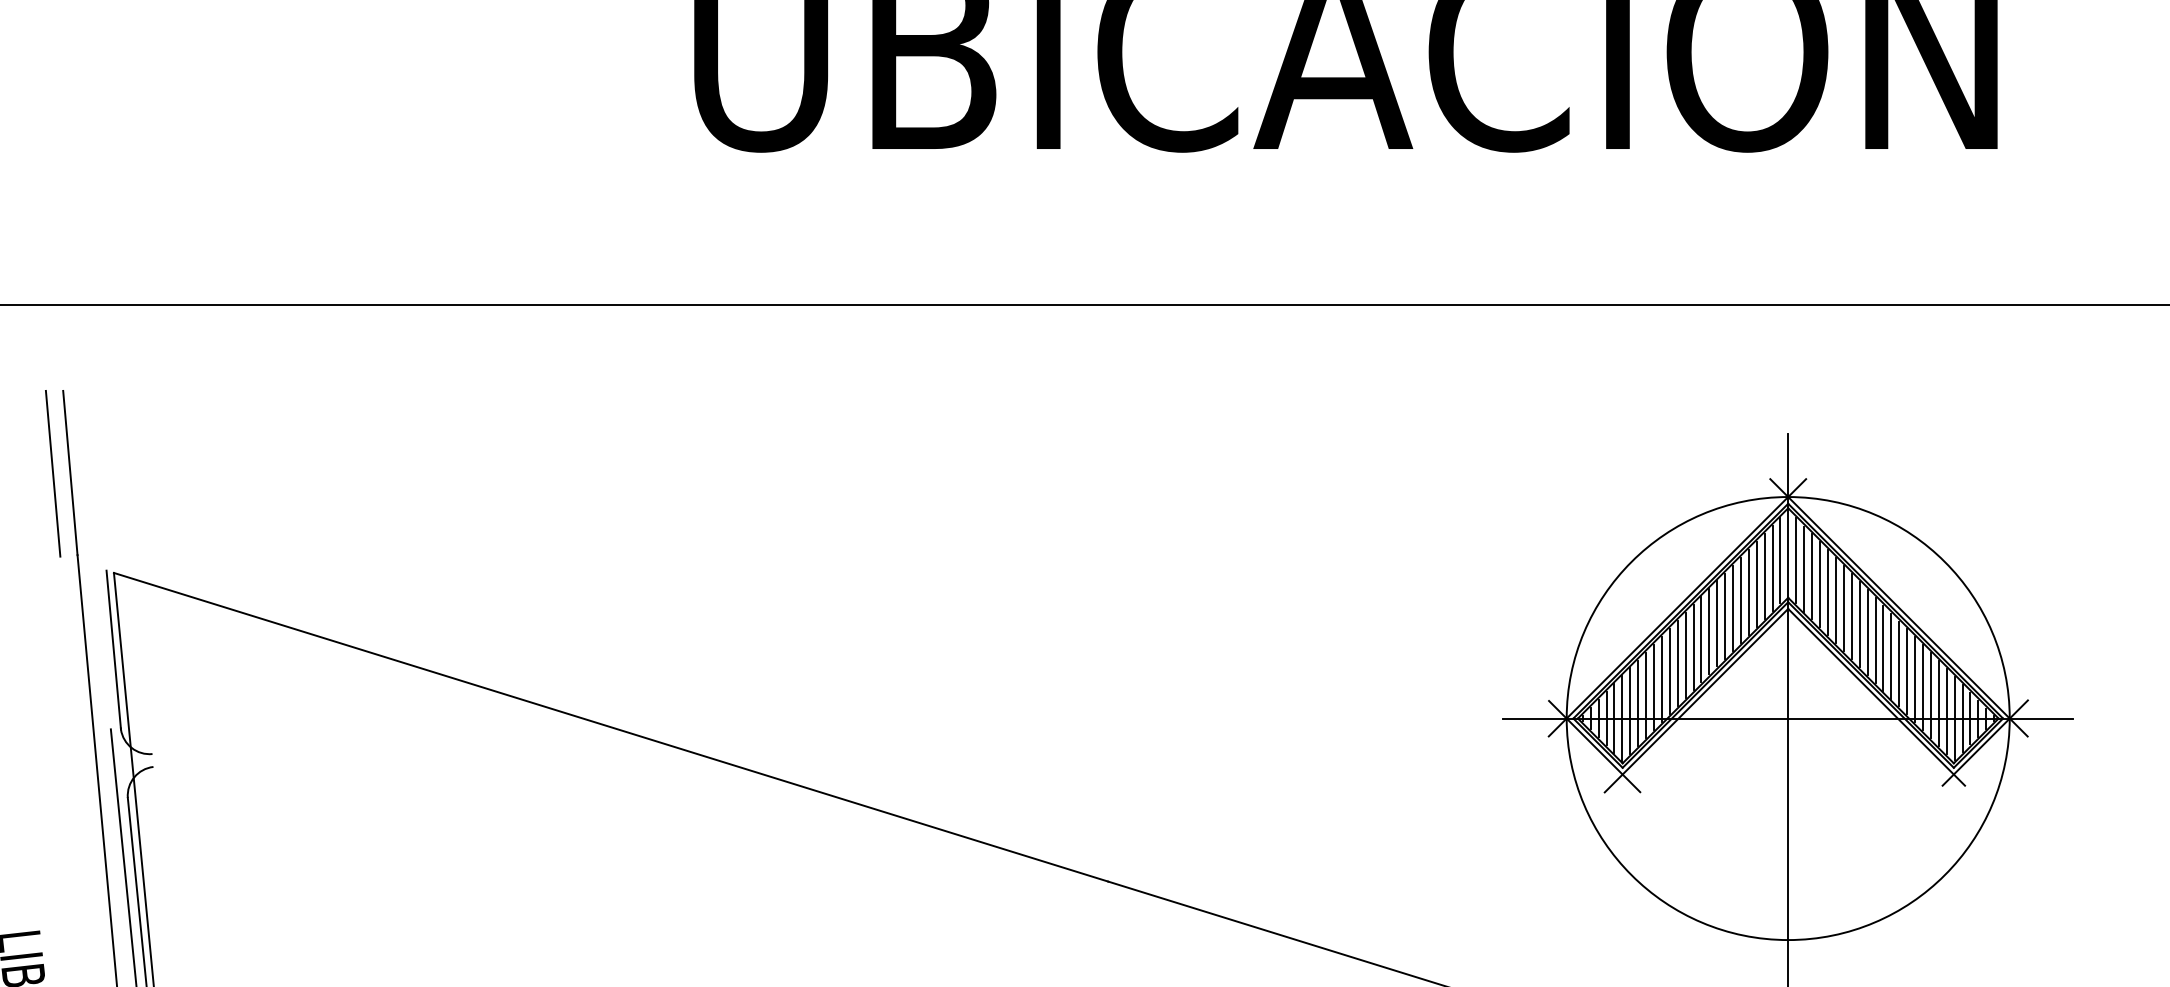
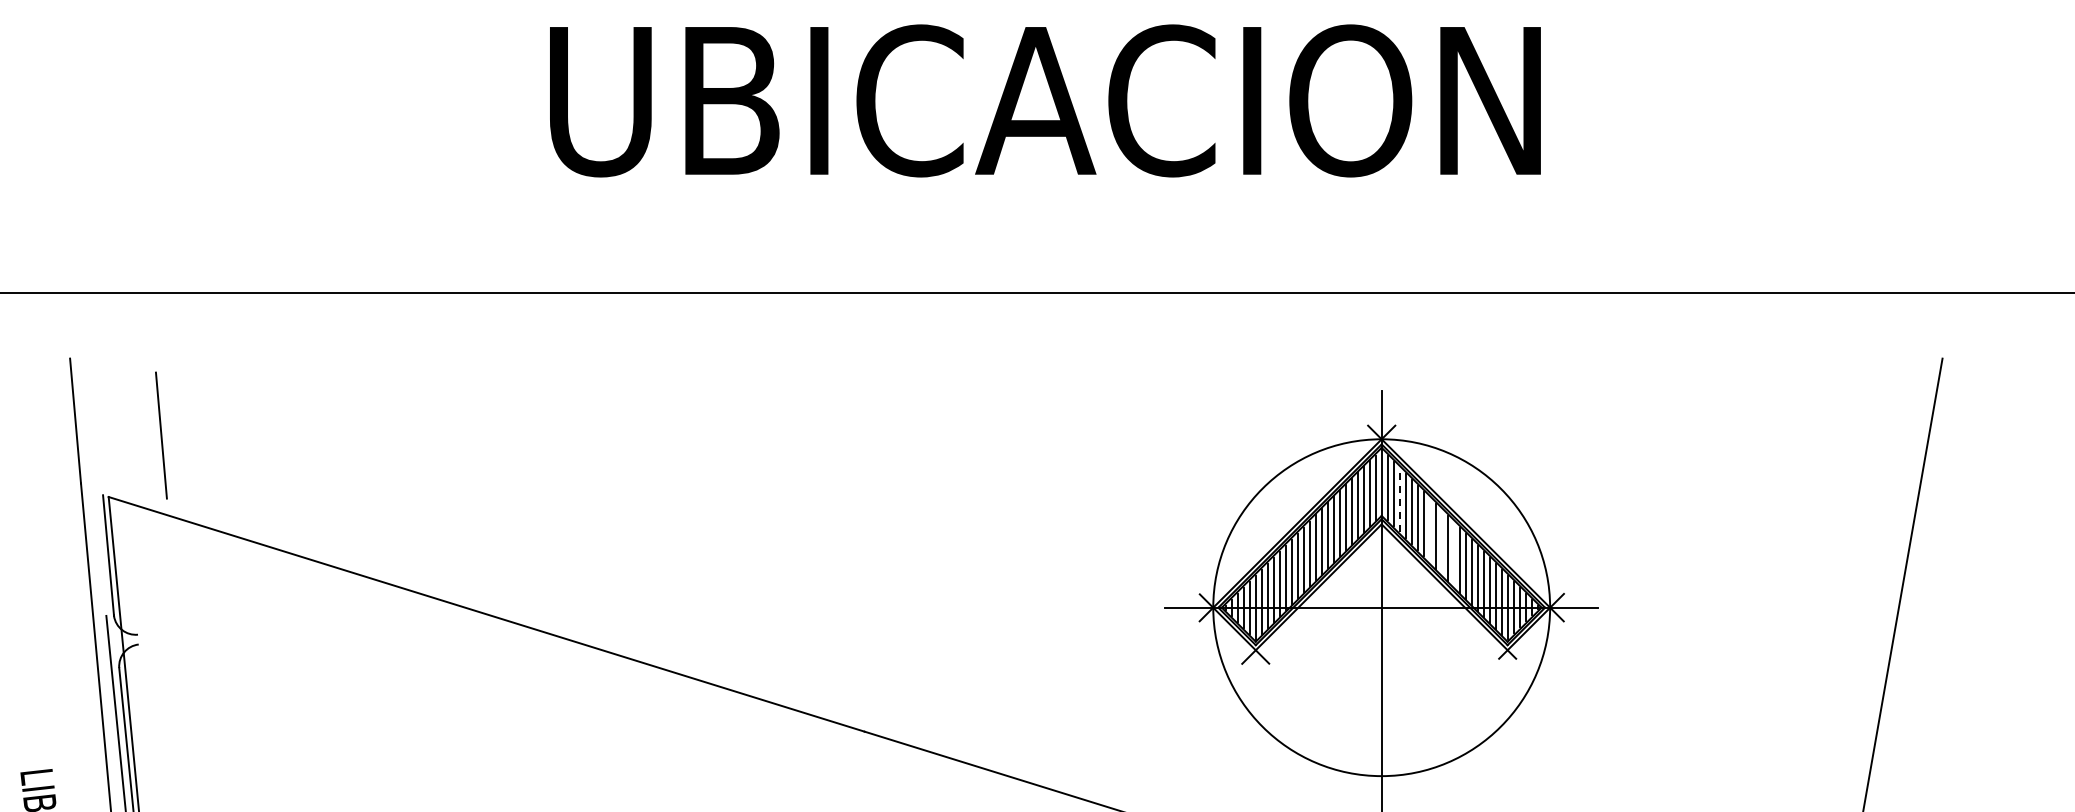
line: (53, 473) -> (161, 435), moved
line: (1811, 576) -> (1399, 499), solid -> dashed
line: (1852, 615) -> (1430, 529), removed
line: (1868, 631) -> (1442, 541), removed
line: (1883, 647) -> (1454, 553), removed

